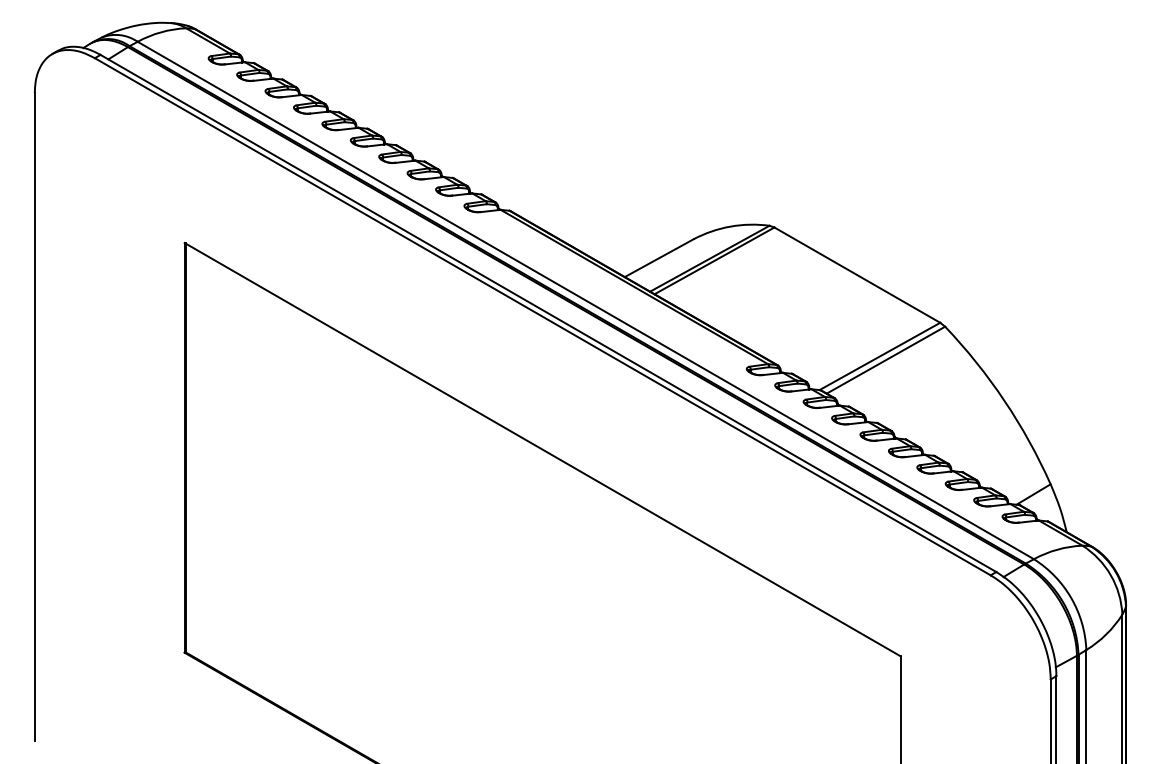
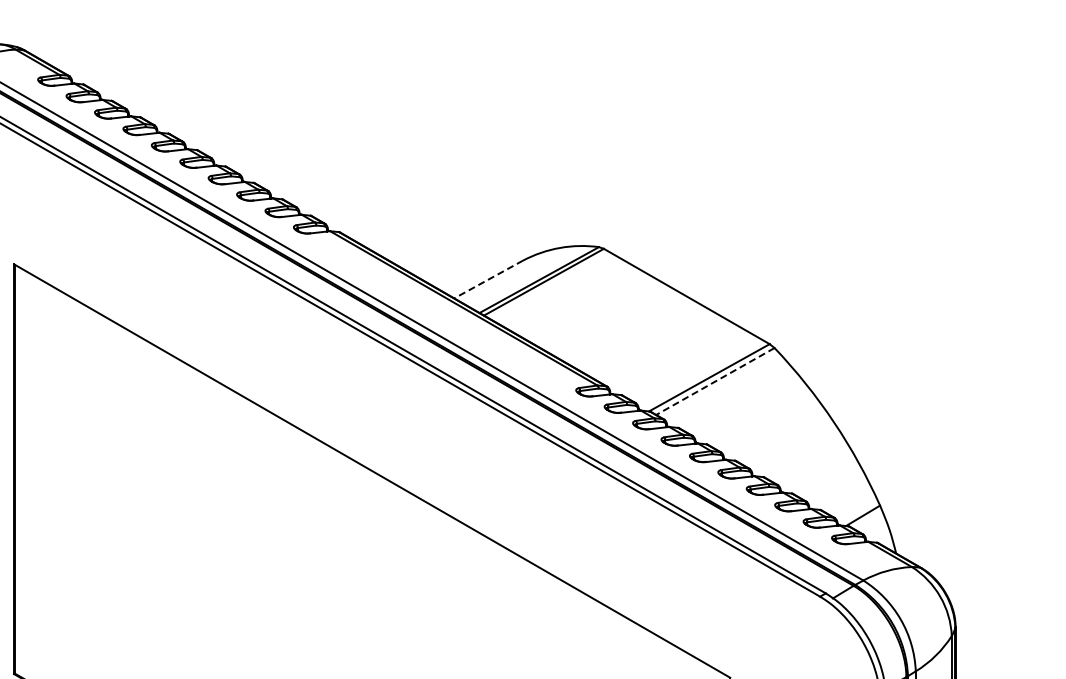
line: (658, 258) -> (487, 279), solid -> dashed
line: (885, 360) -> (714, 381), solid -> dashed

